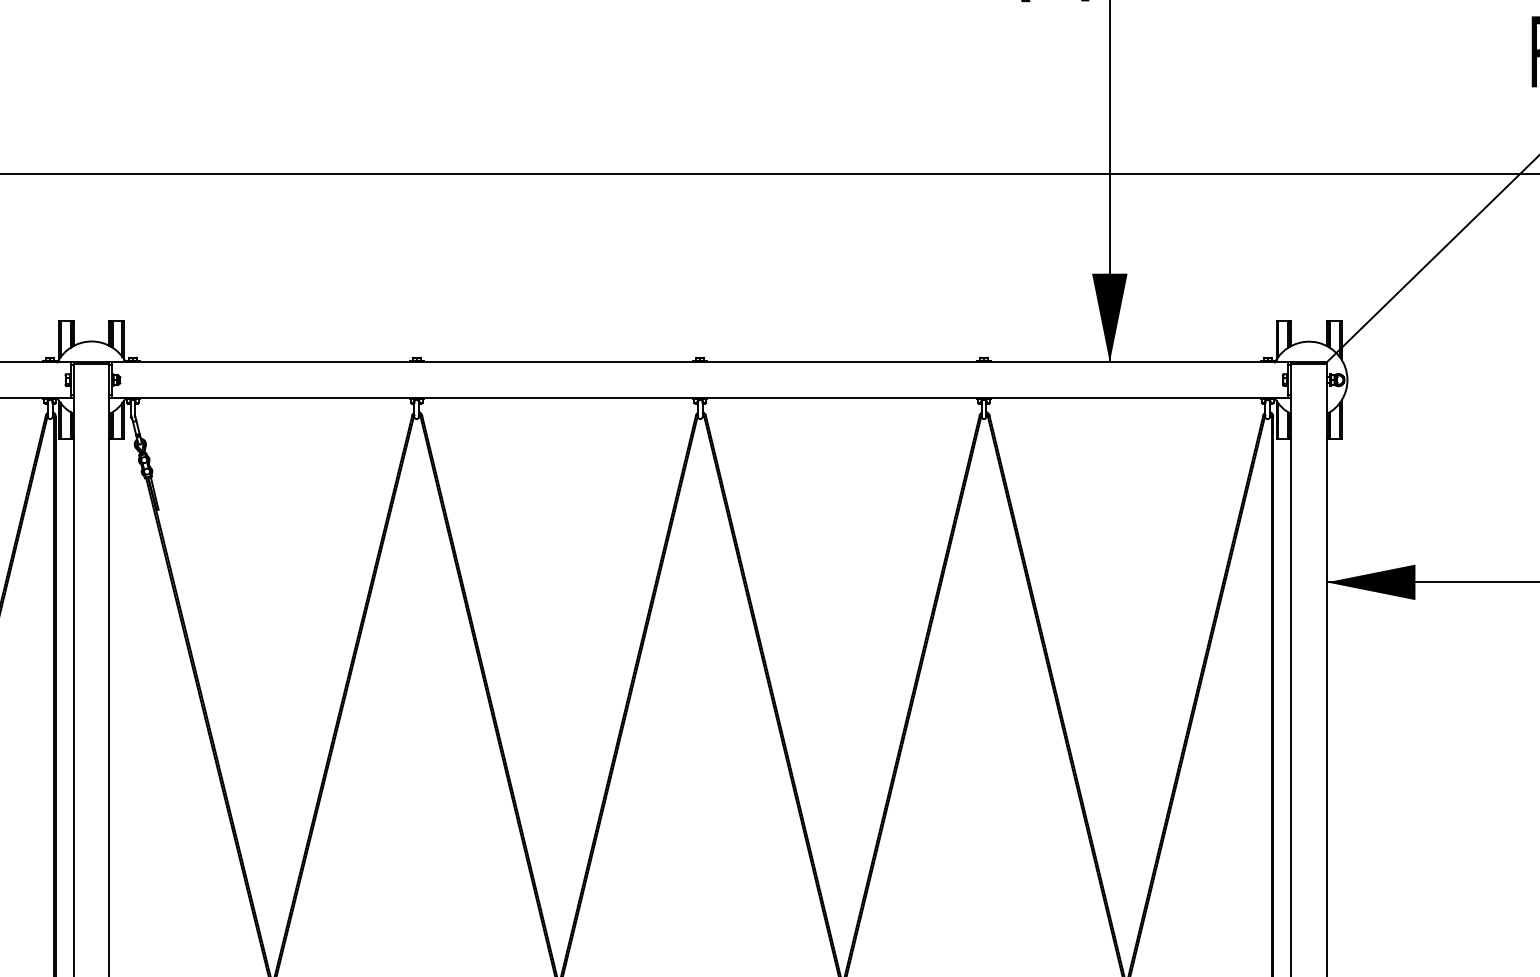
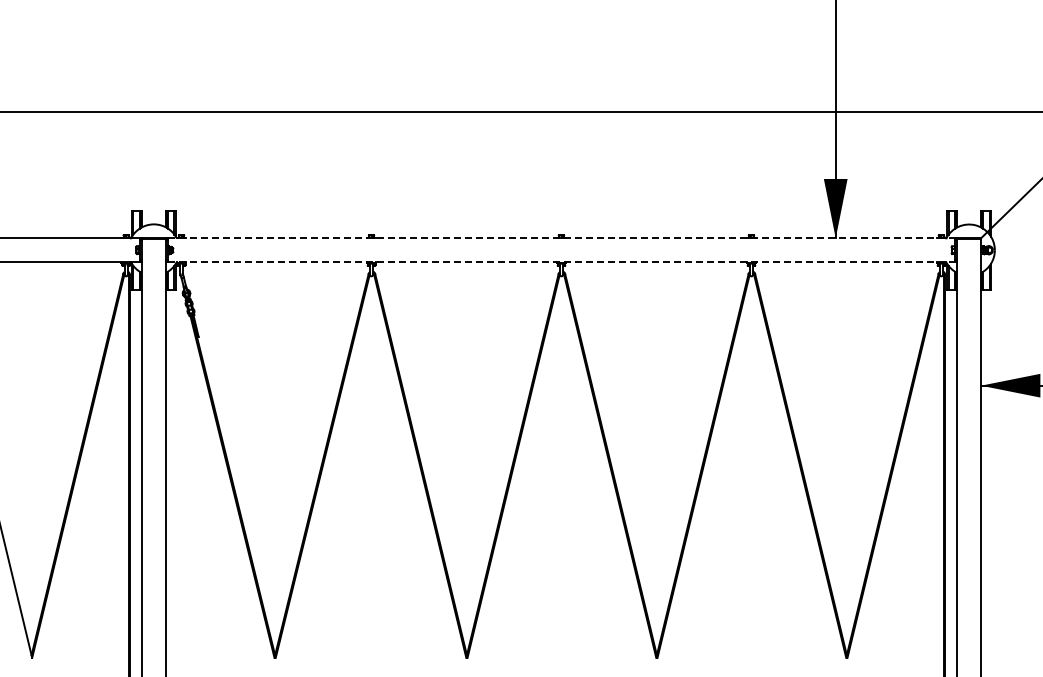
line: (700, 362) -> (561, 238), solid -> dashed
line: (700, 398) -> (561, 262), solid -> dashed

